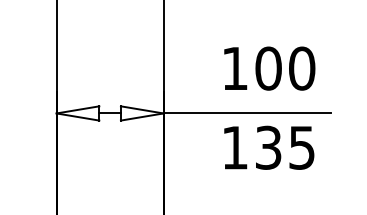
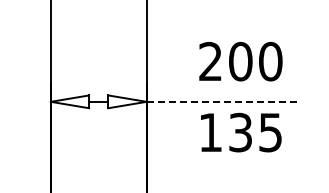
text: (234, 68) -> (210, 61), 100 -> 200
line: (248, 113) -> (222, 101), solid -> dashed

